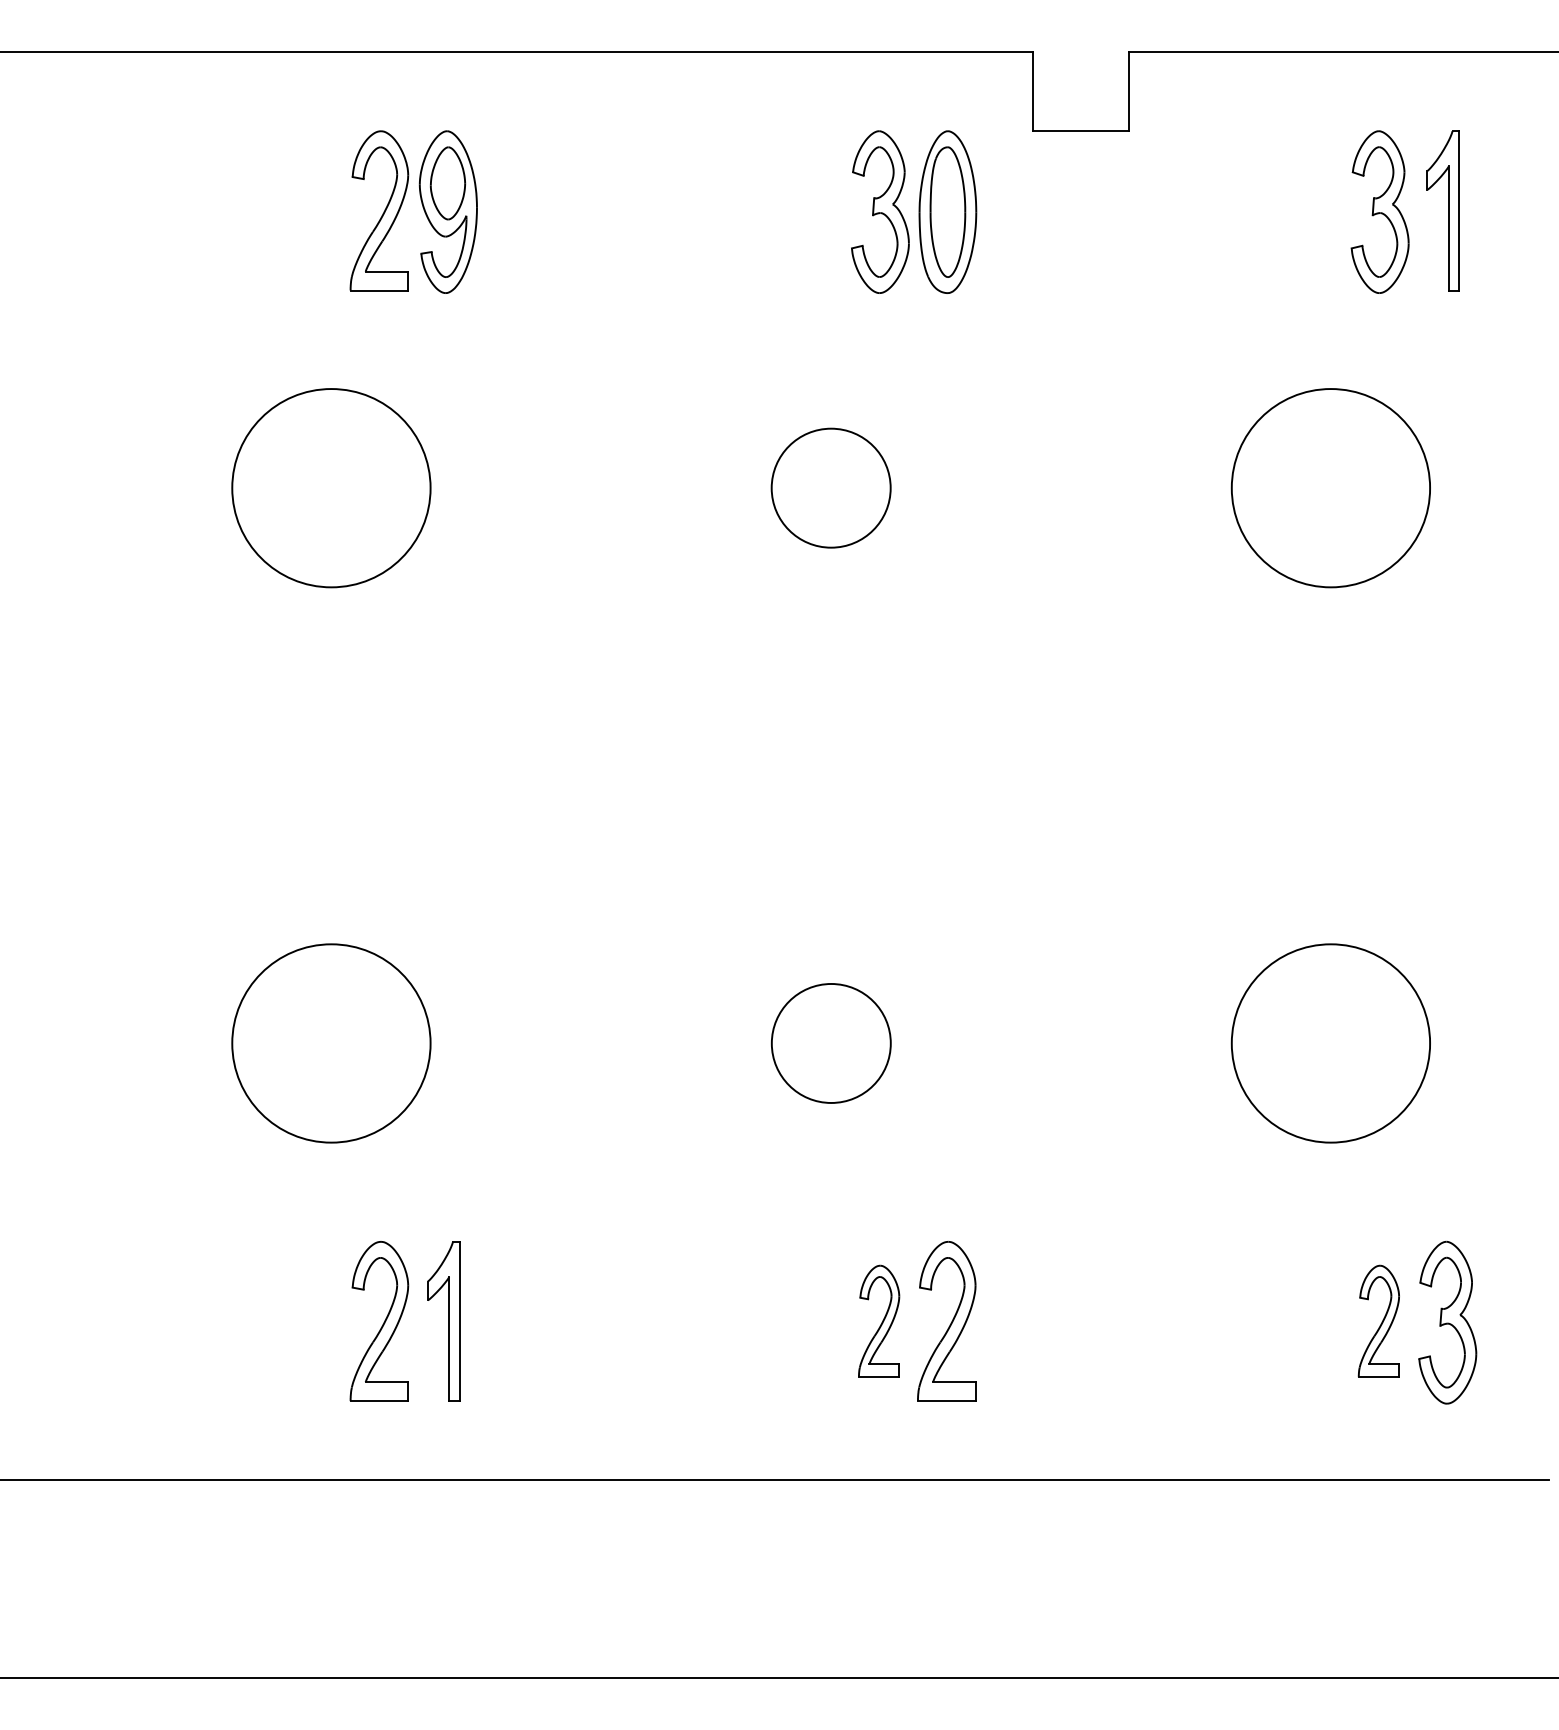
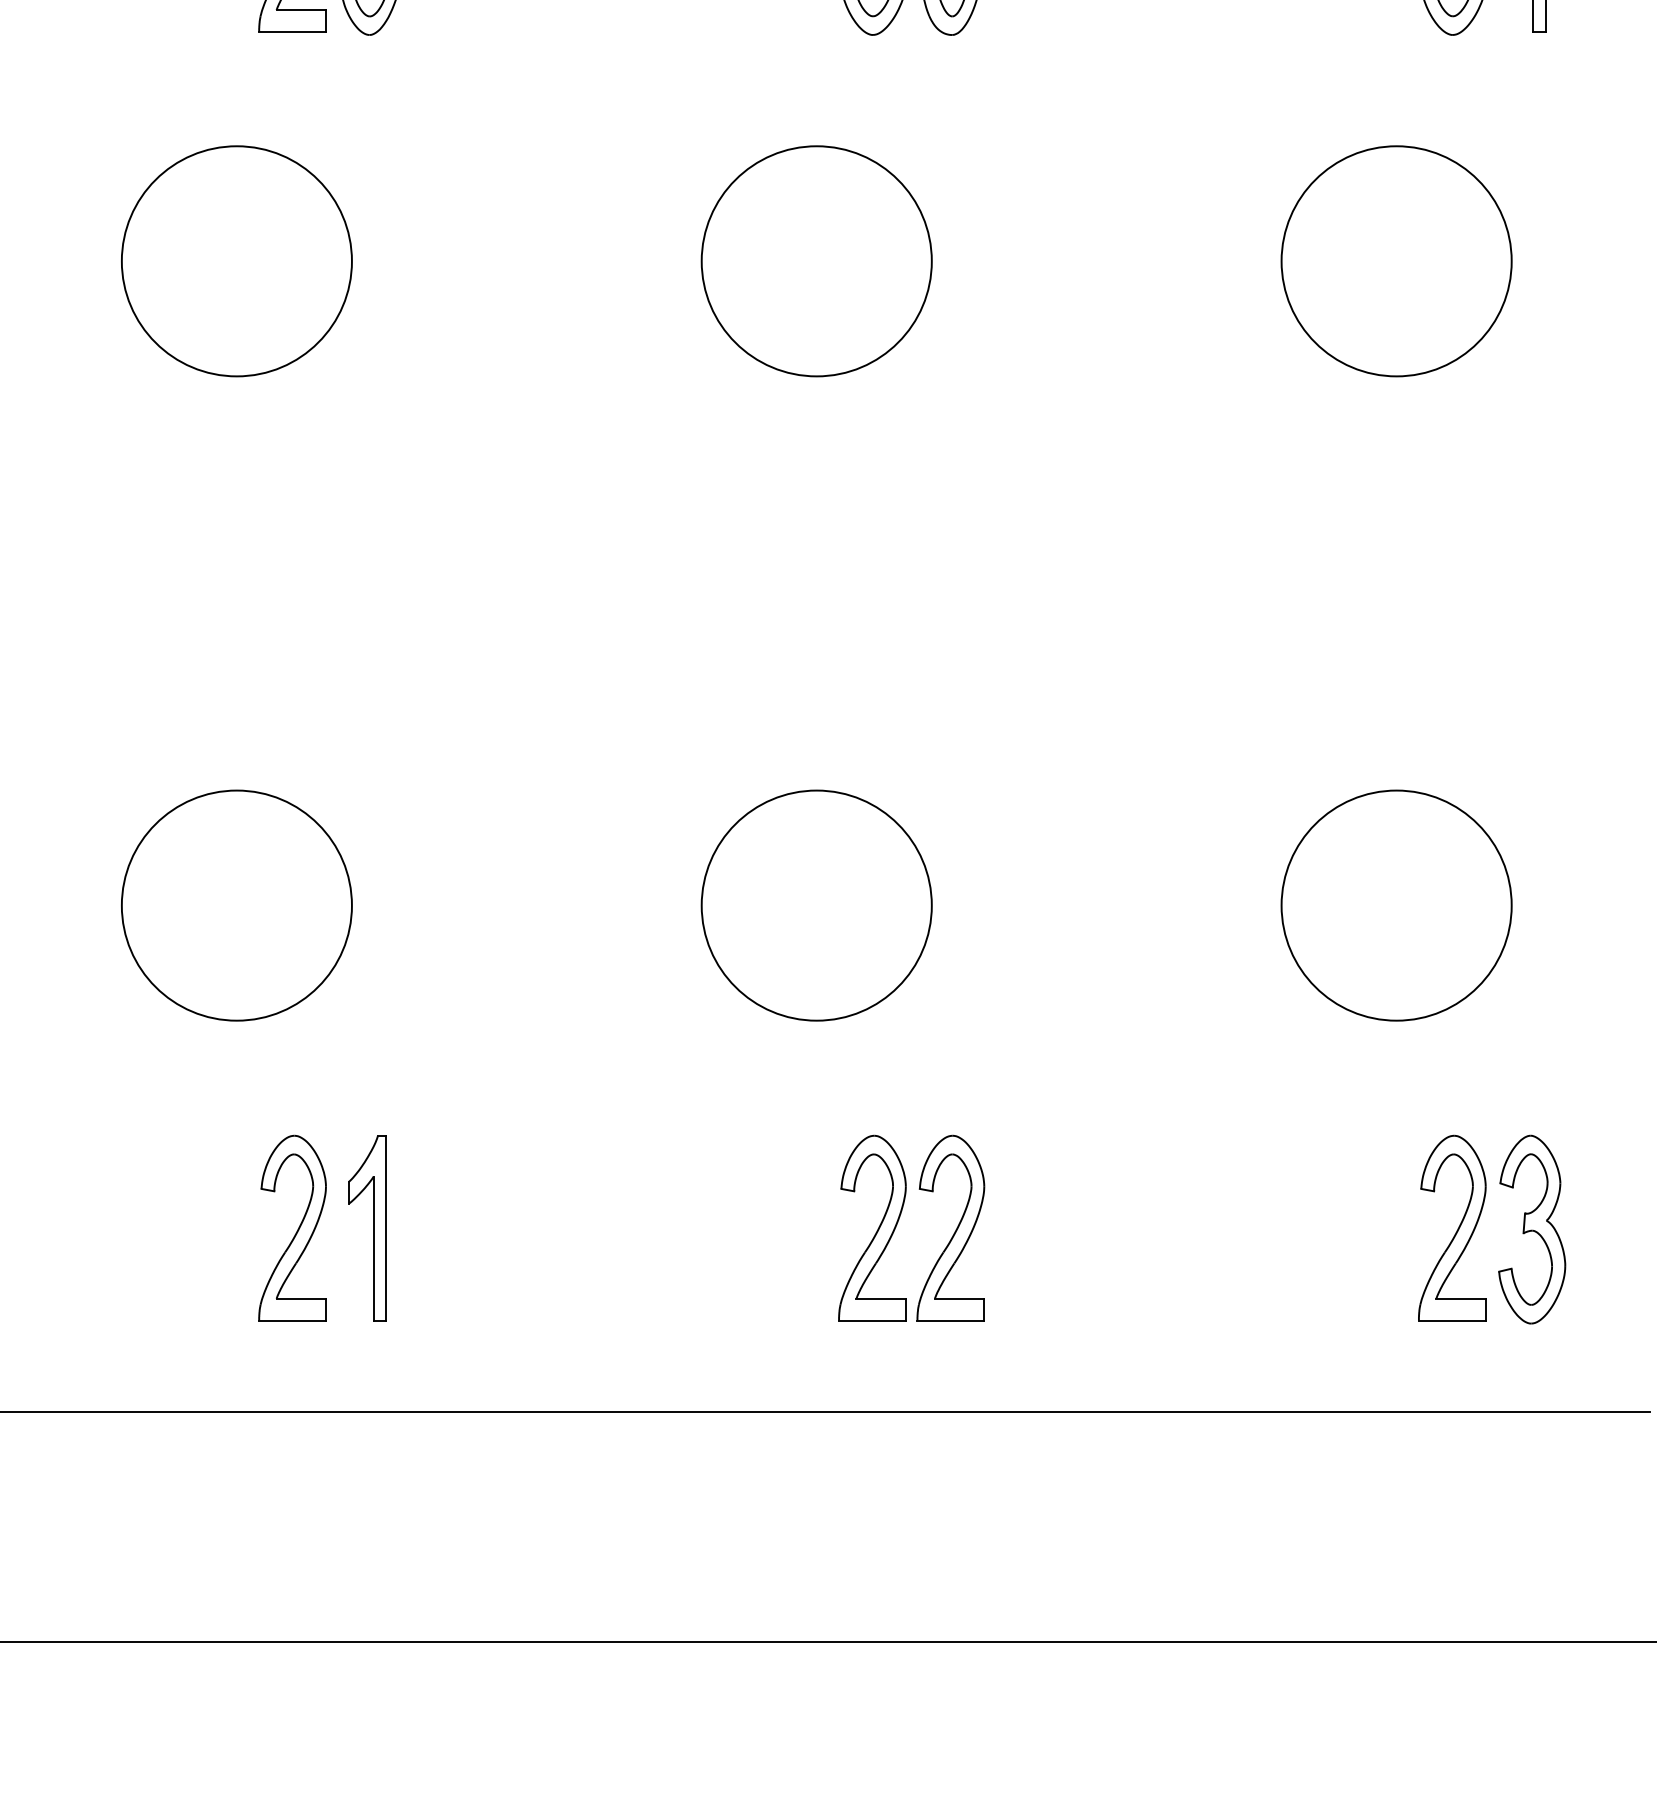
circle: (831, 488) -> (817, 261), size x1.67
circle: (831, 1043) -> (817, 905), size x1.67
part: (878, 1321) -> (871, 1228), size x1.43
part: (1378, 1321) -> (1451, 1228), size x1.43

